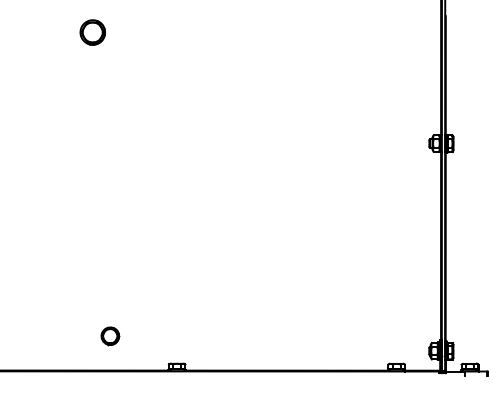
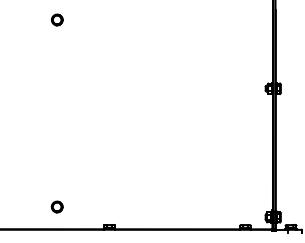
part: (91, 31) -> (56, 19), size x0.71
part: (109, 335) -> (56, 206), moved

